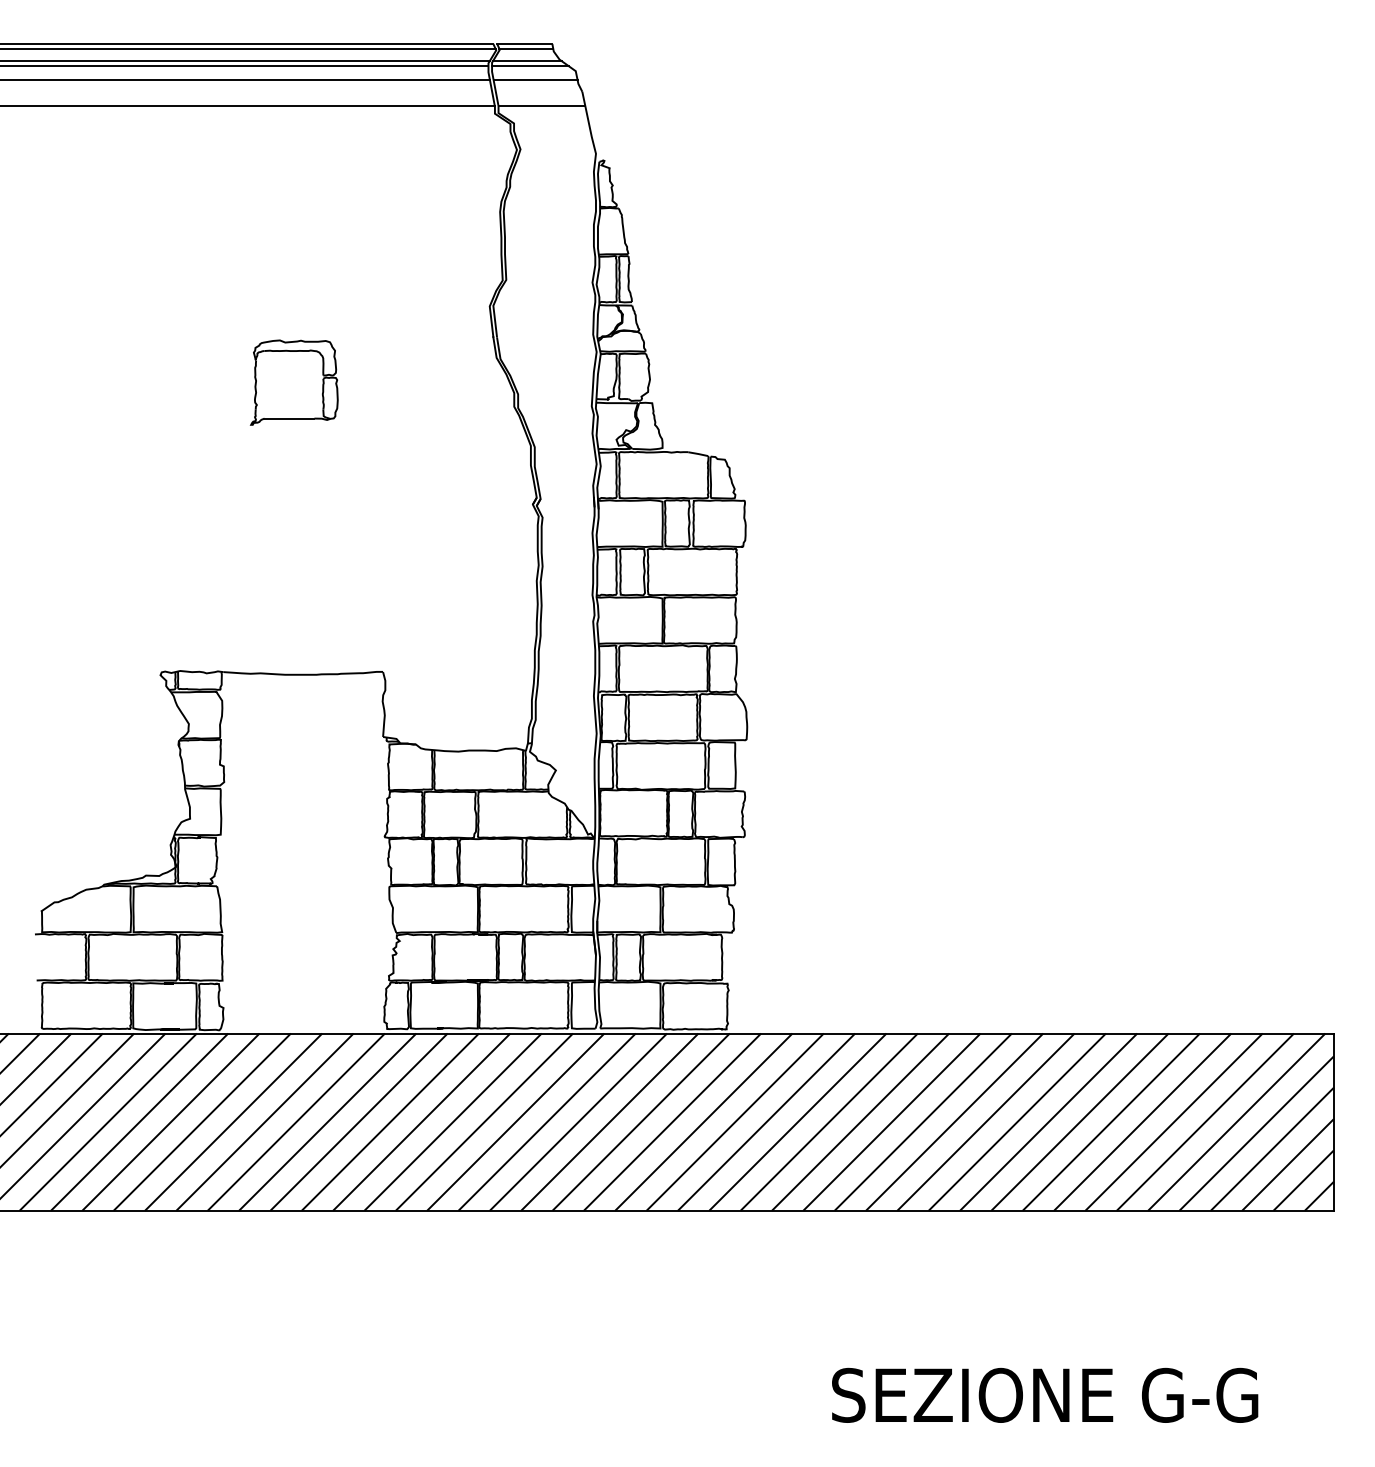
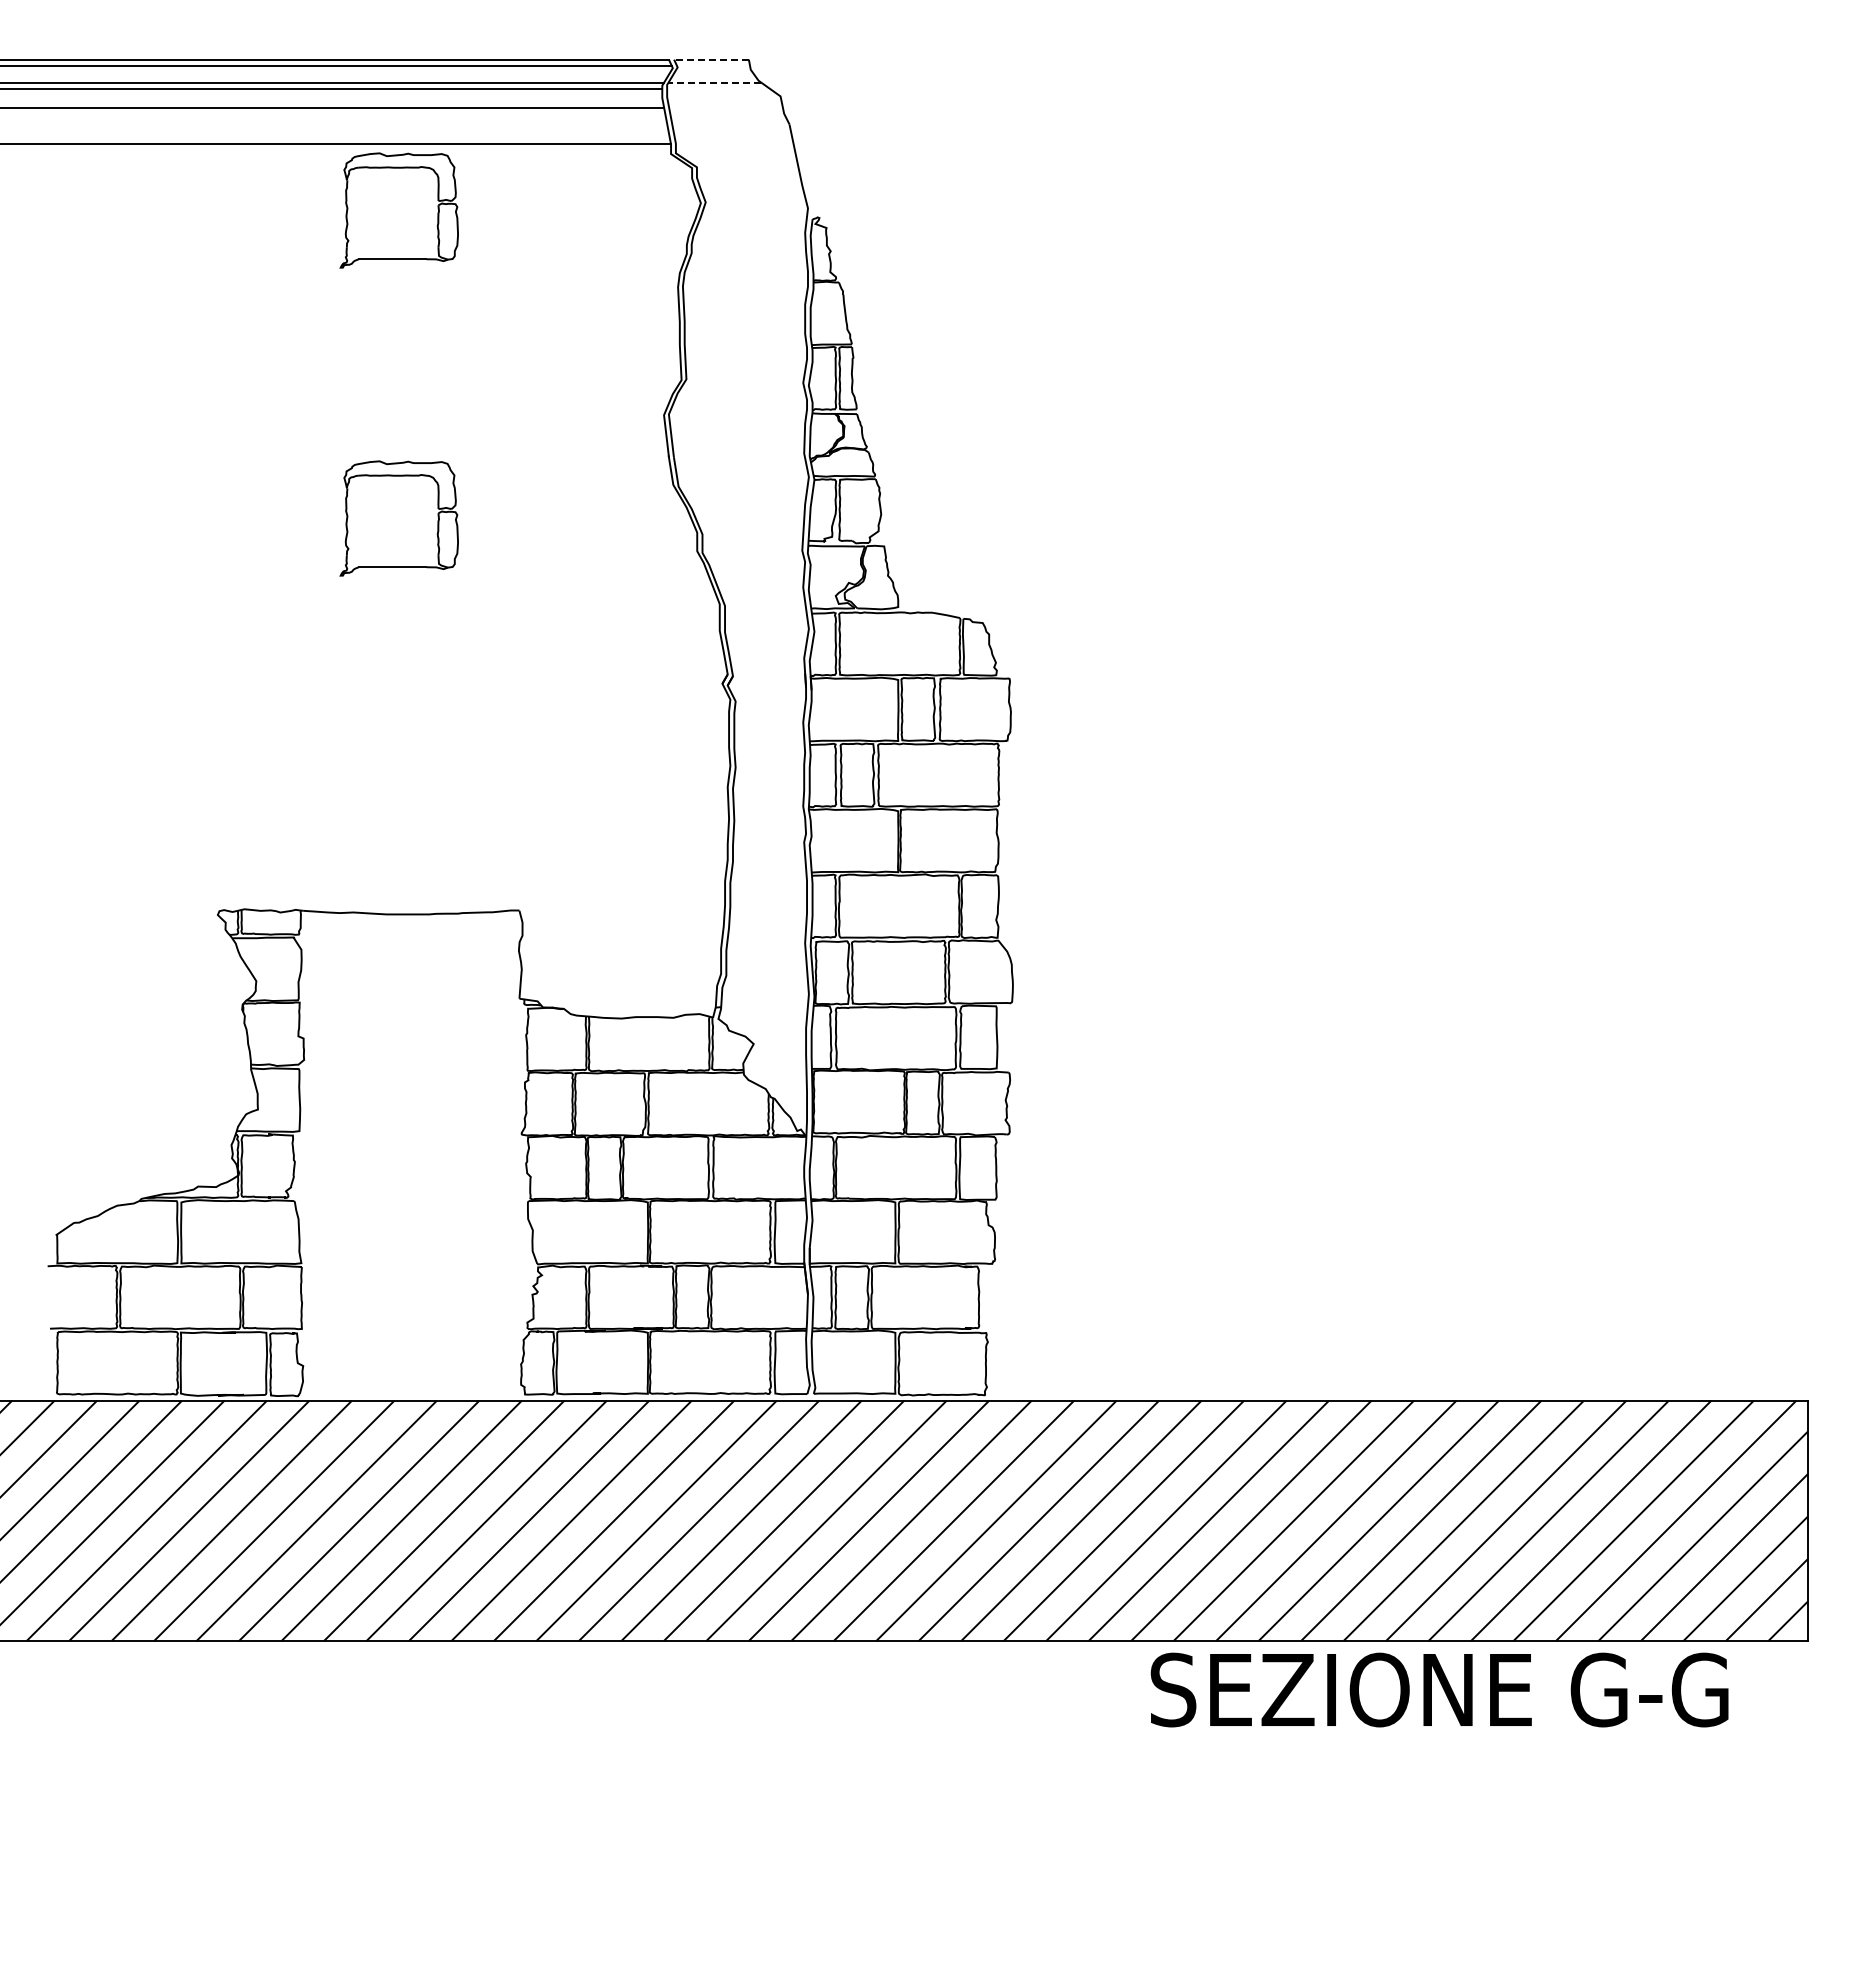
line: (524, 43) -> (711, 59), solid -> dashed
line: (526, 49) -> (713, 66), removed
line: (527, 60) -> (714, 82), solid -> dashed
line: (529, 66) -> (718, 89), removed
line: (535, 80) -> (726, 108), removed
line: (541, 105) -> (734, 143), removed
part: (293, 155) -> (398, 210), added
text: (1045, 1395) -> (1439, 1689), moved

